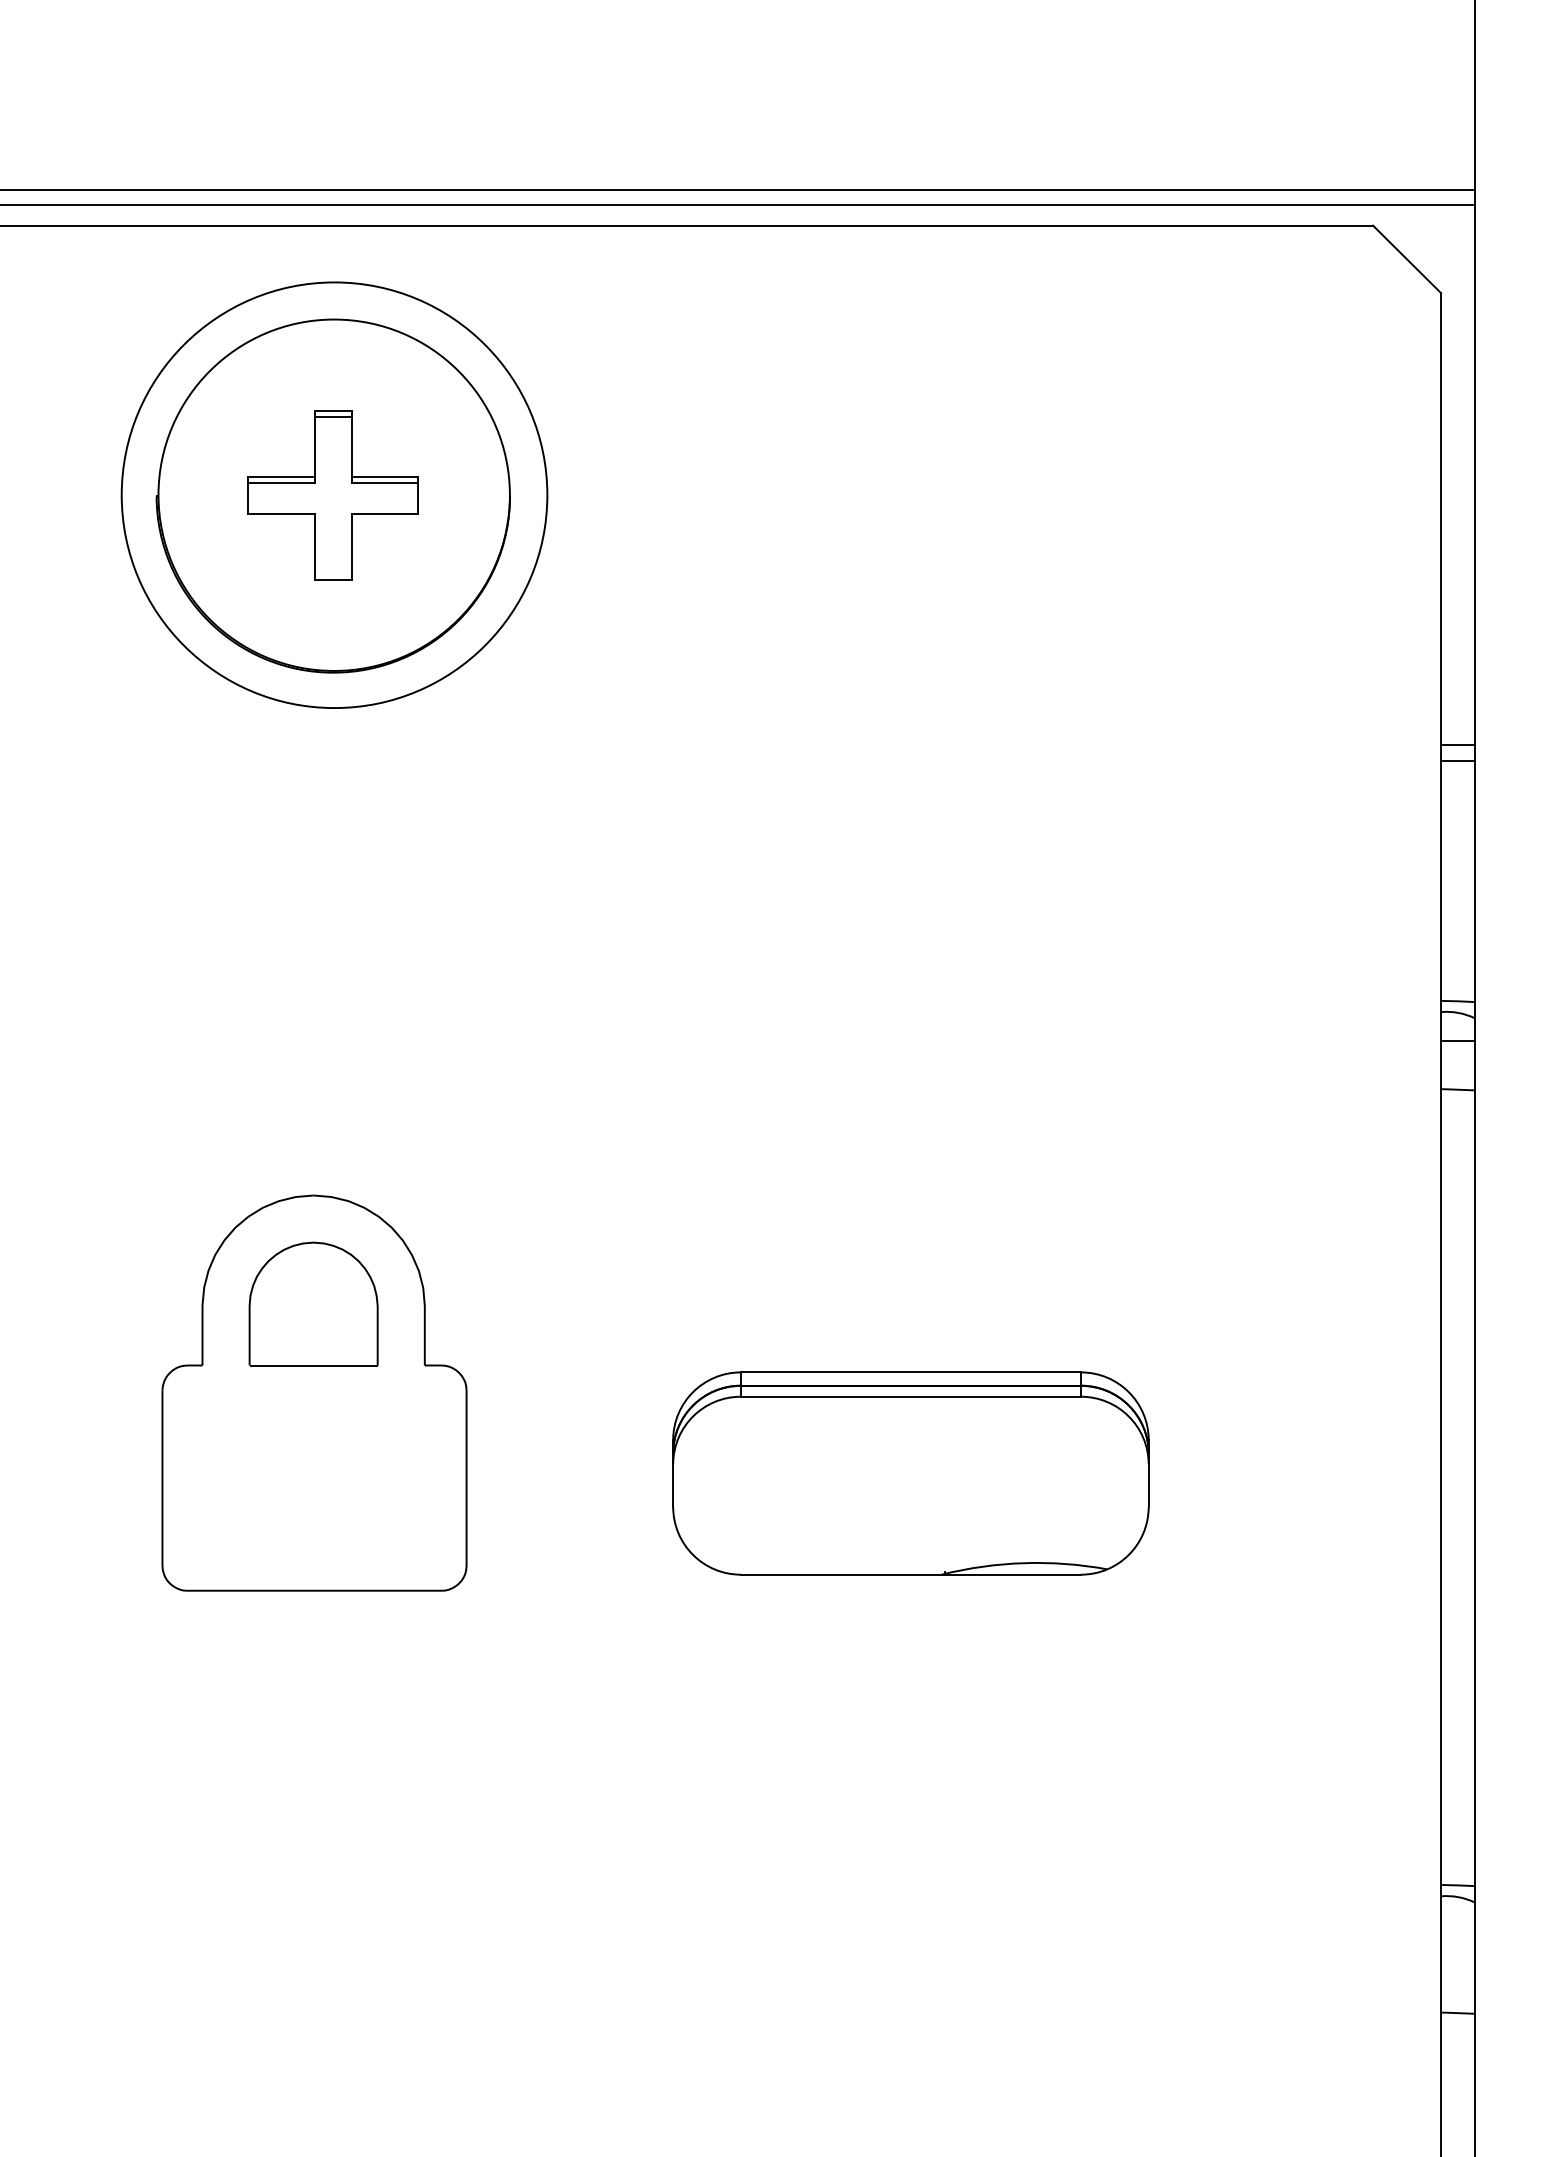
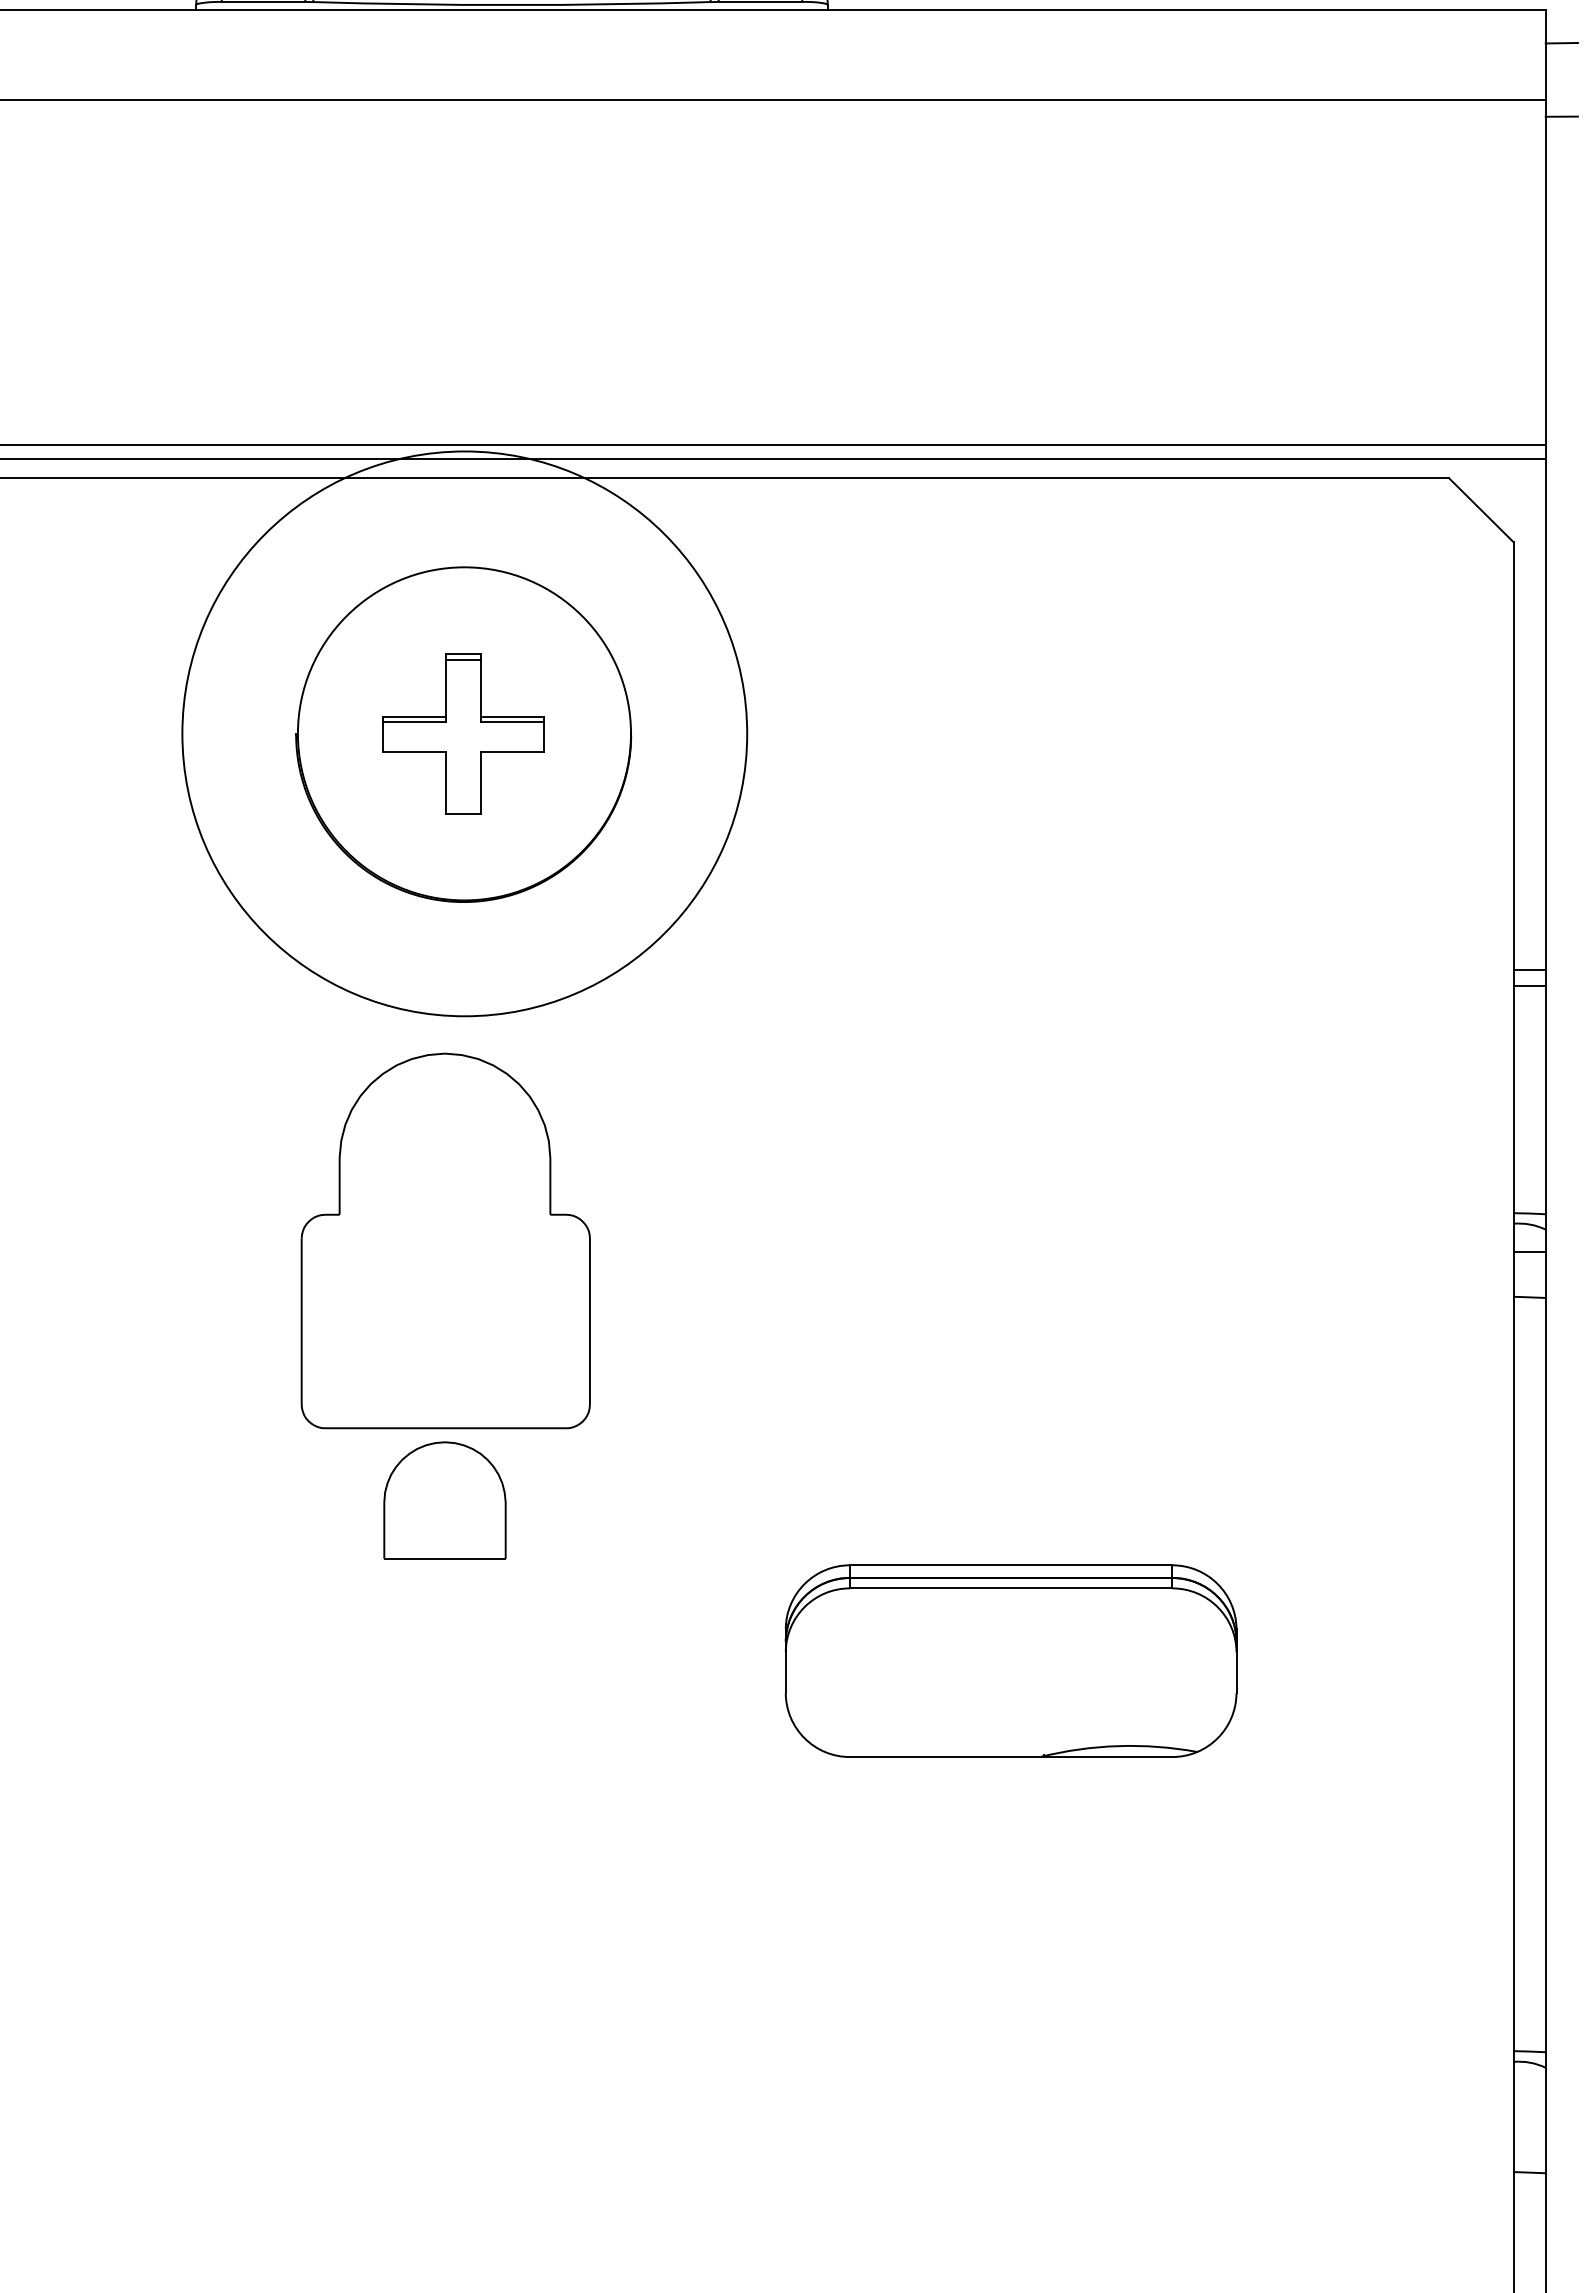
circle: (334, 494) -> (464, 733), size x1.4
part: (314, 1392) -> (445, 1240), moved

